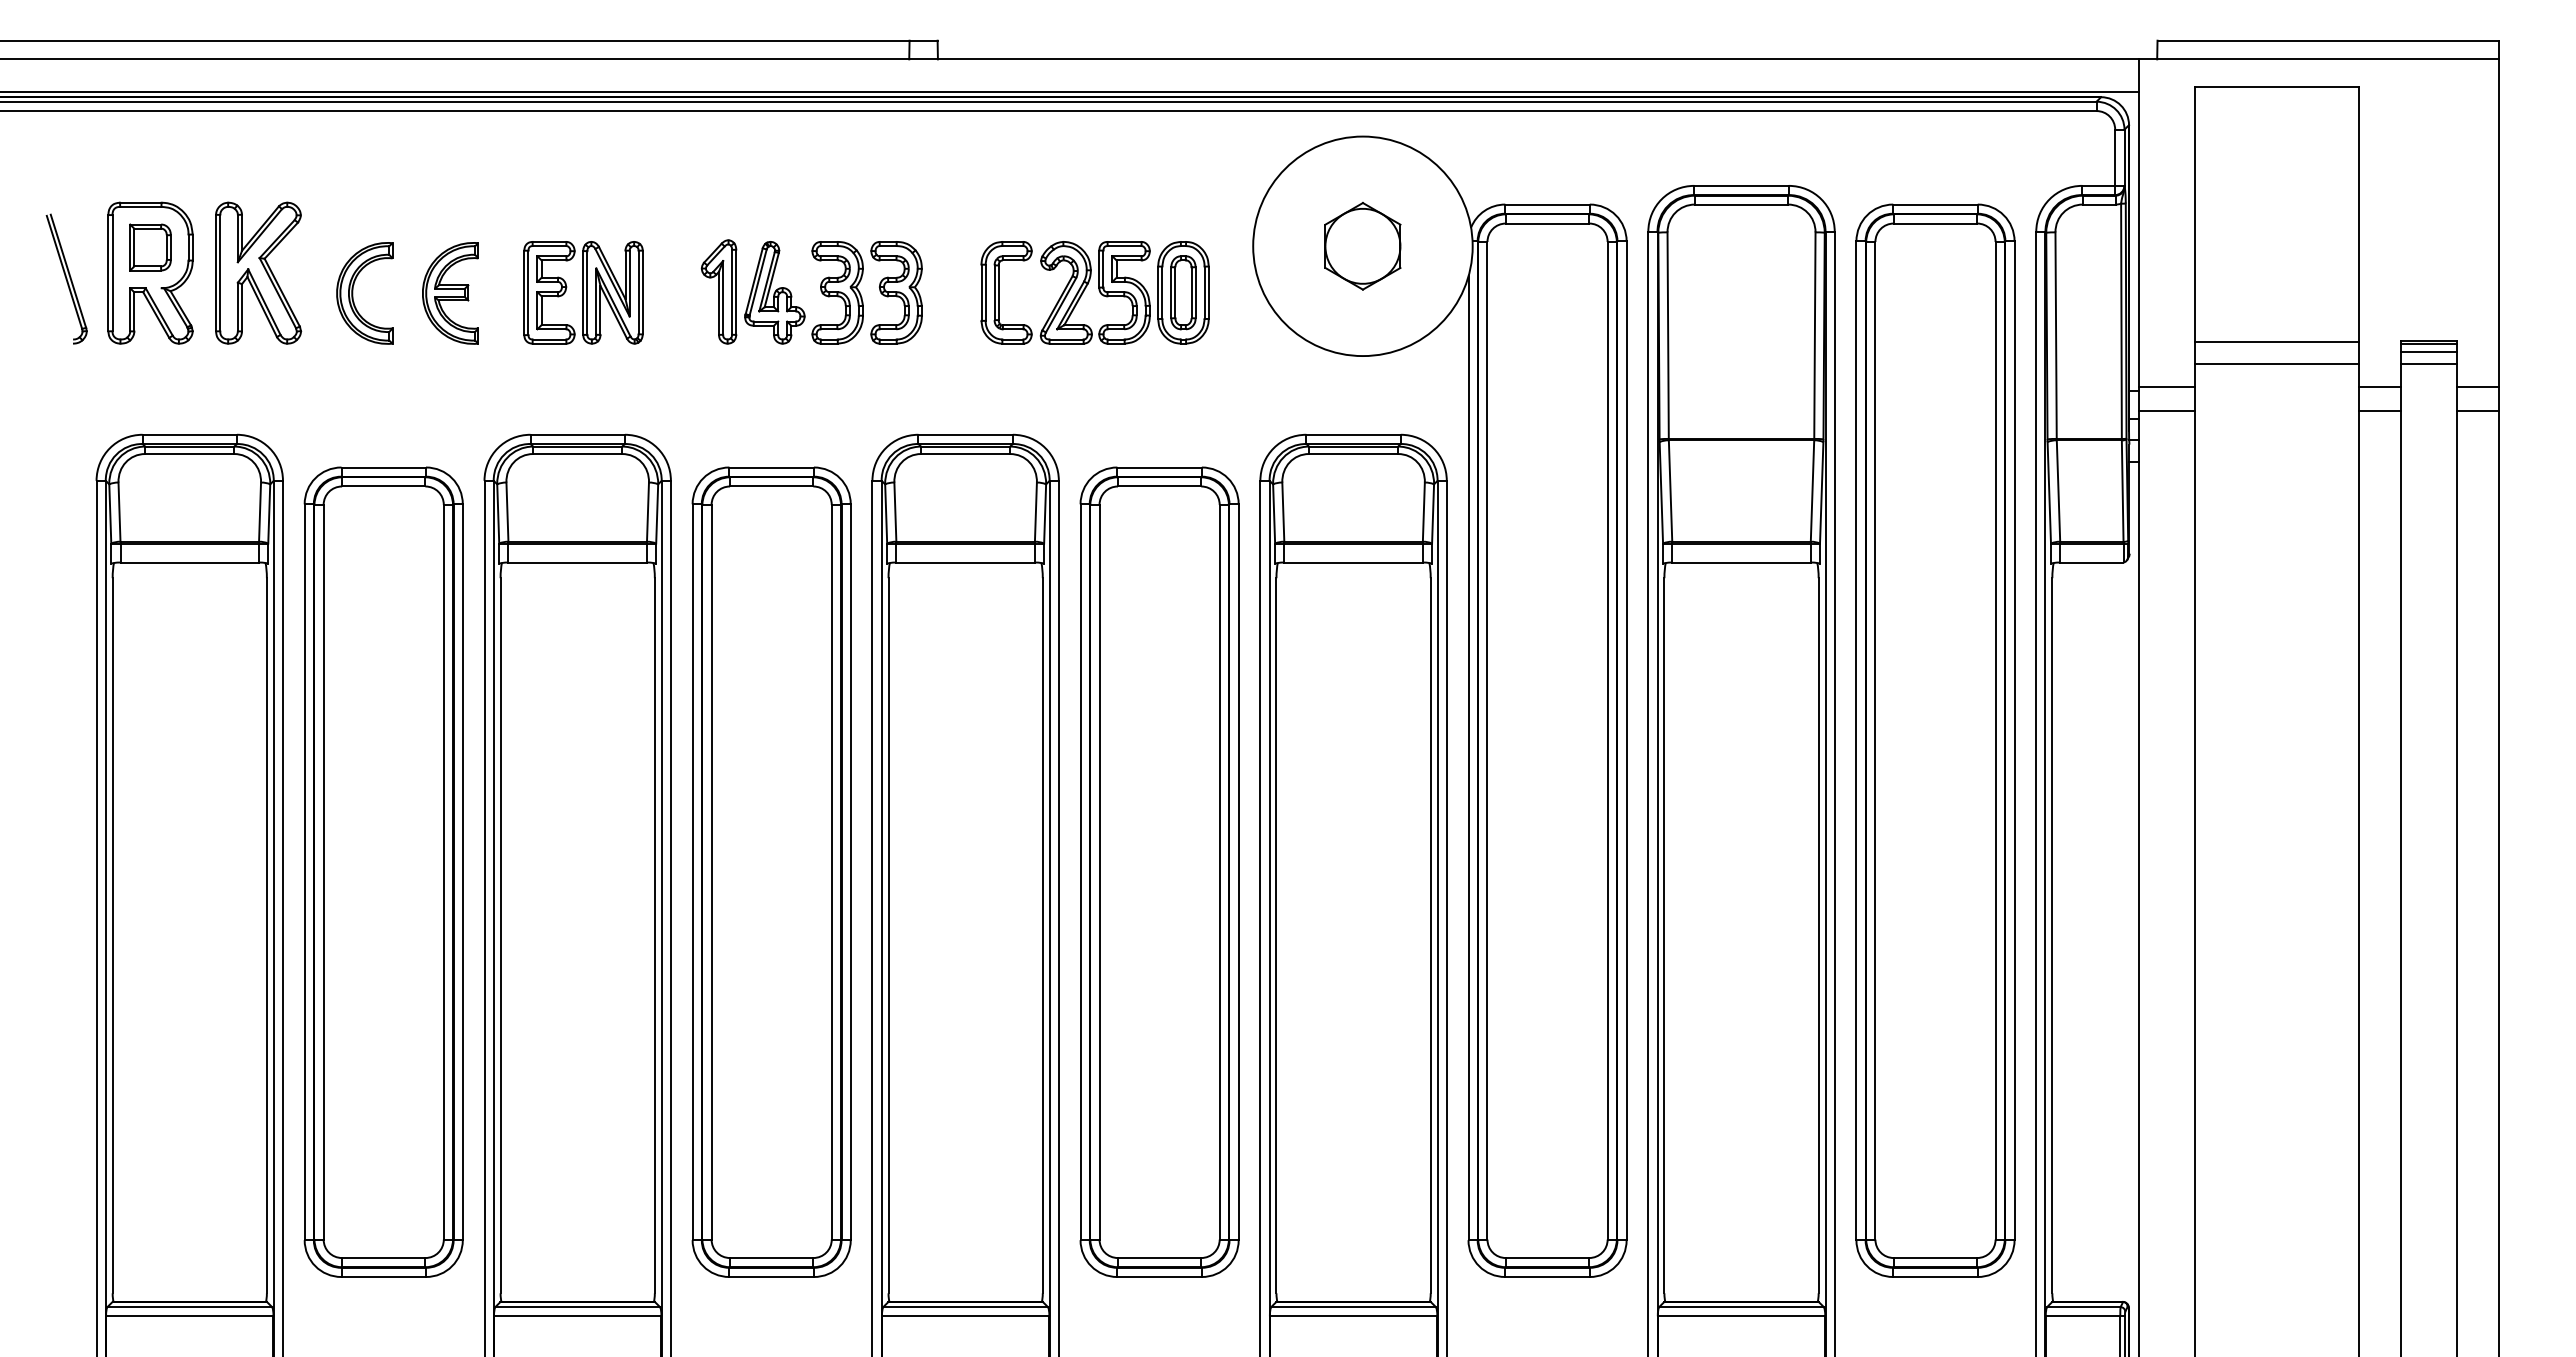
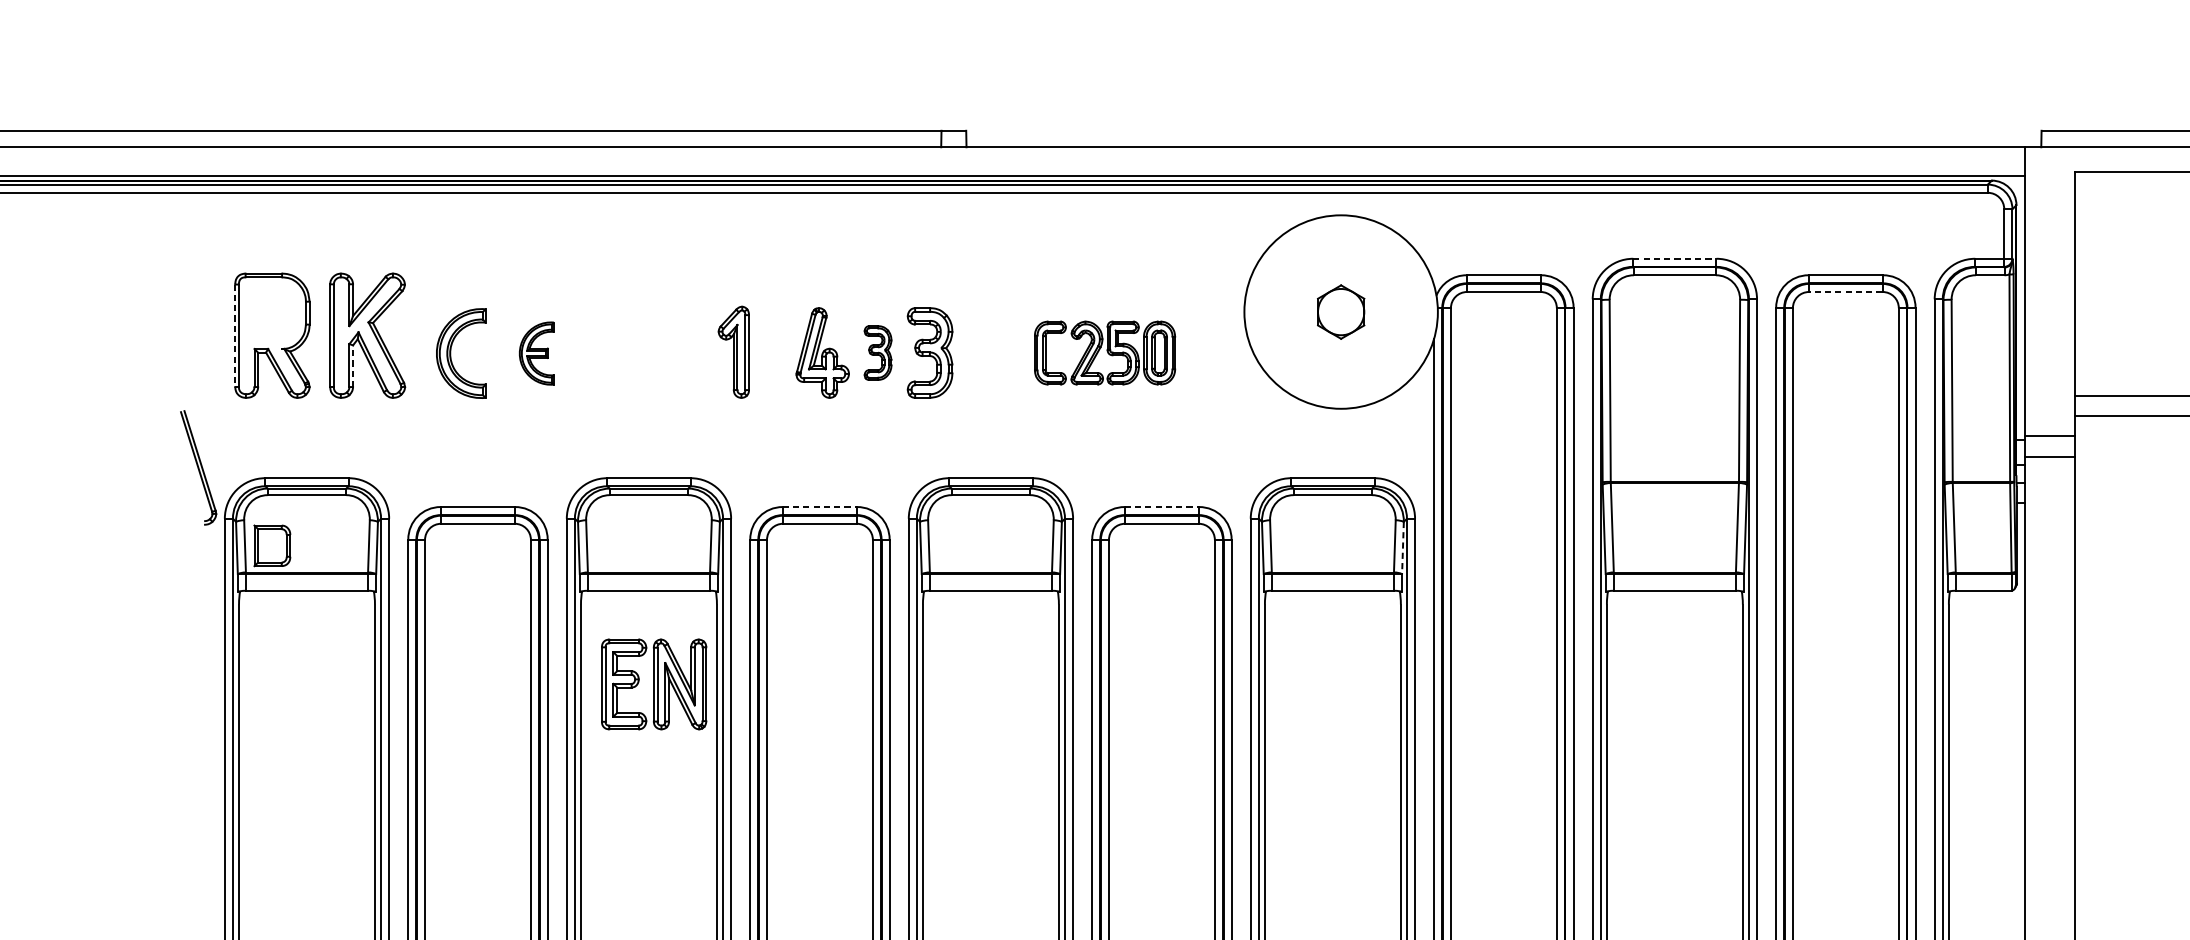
line: (1742, 185) -> (1675, 258), solid -> dashed
line: (1935, 223) -> (1845, 291), solid -> dashed
part: (1362, 246) -> (1340, 312), size x0.7
part: (150, 247) -> (272, 545), moved
line: (108, 273) -> (235, 336), solid -> dashed
part: (66, 278) -> (198, 467), moved
part: (718, 291) -> (733, 351), moved
part: (583, 292) -> (654, 684), moved
part: (837, 292) -> (877, 352), size x0.6
part: (1094, 292) -> (1104, 352), size x0.7
part: (450, 293) -> (536, 353), size x0.7
line: (242, 307) -> (353, 365), solid -> dashed
line: (772, 467) -> (820, 507), solid -> dashed
line: (1160, 467) -> (1162, 507), solid -> dashed
line: (1433, 513) -> (1403, 547), solid -> dashed

